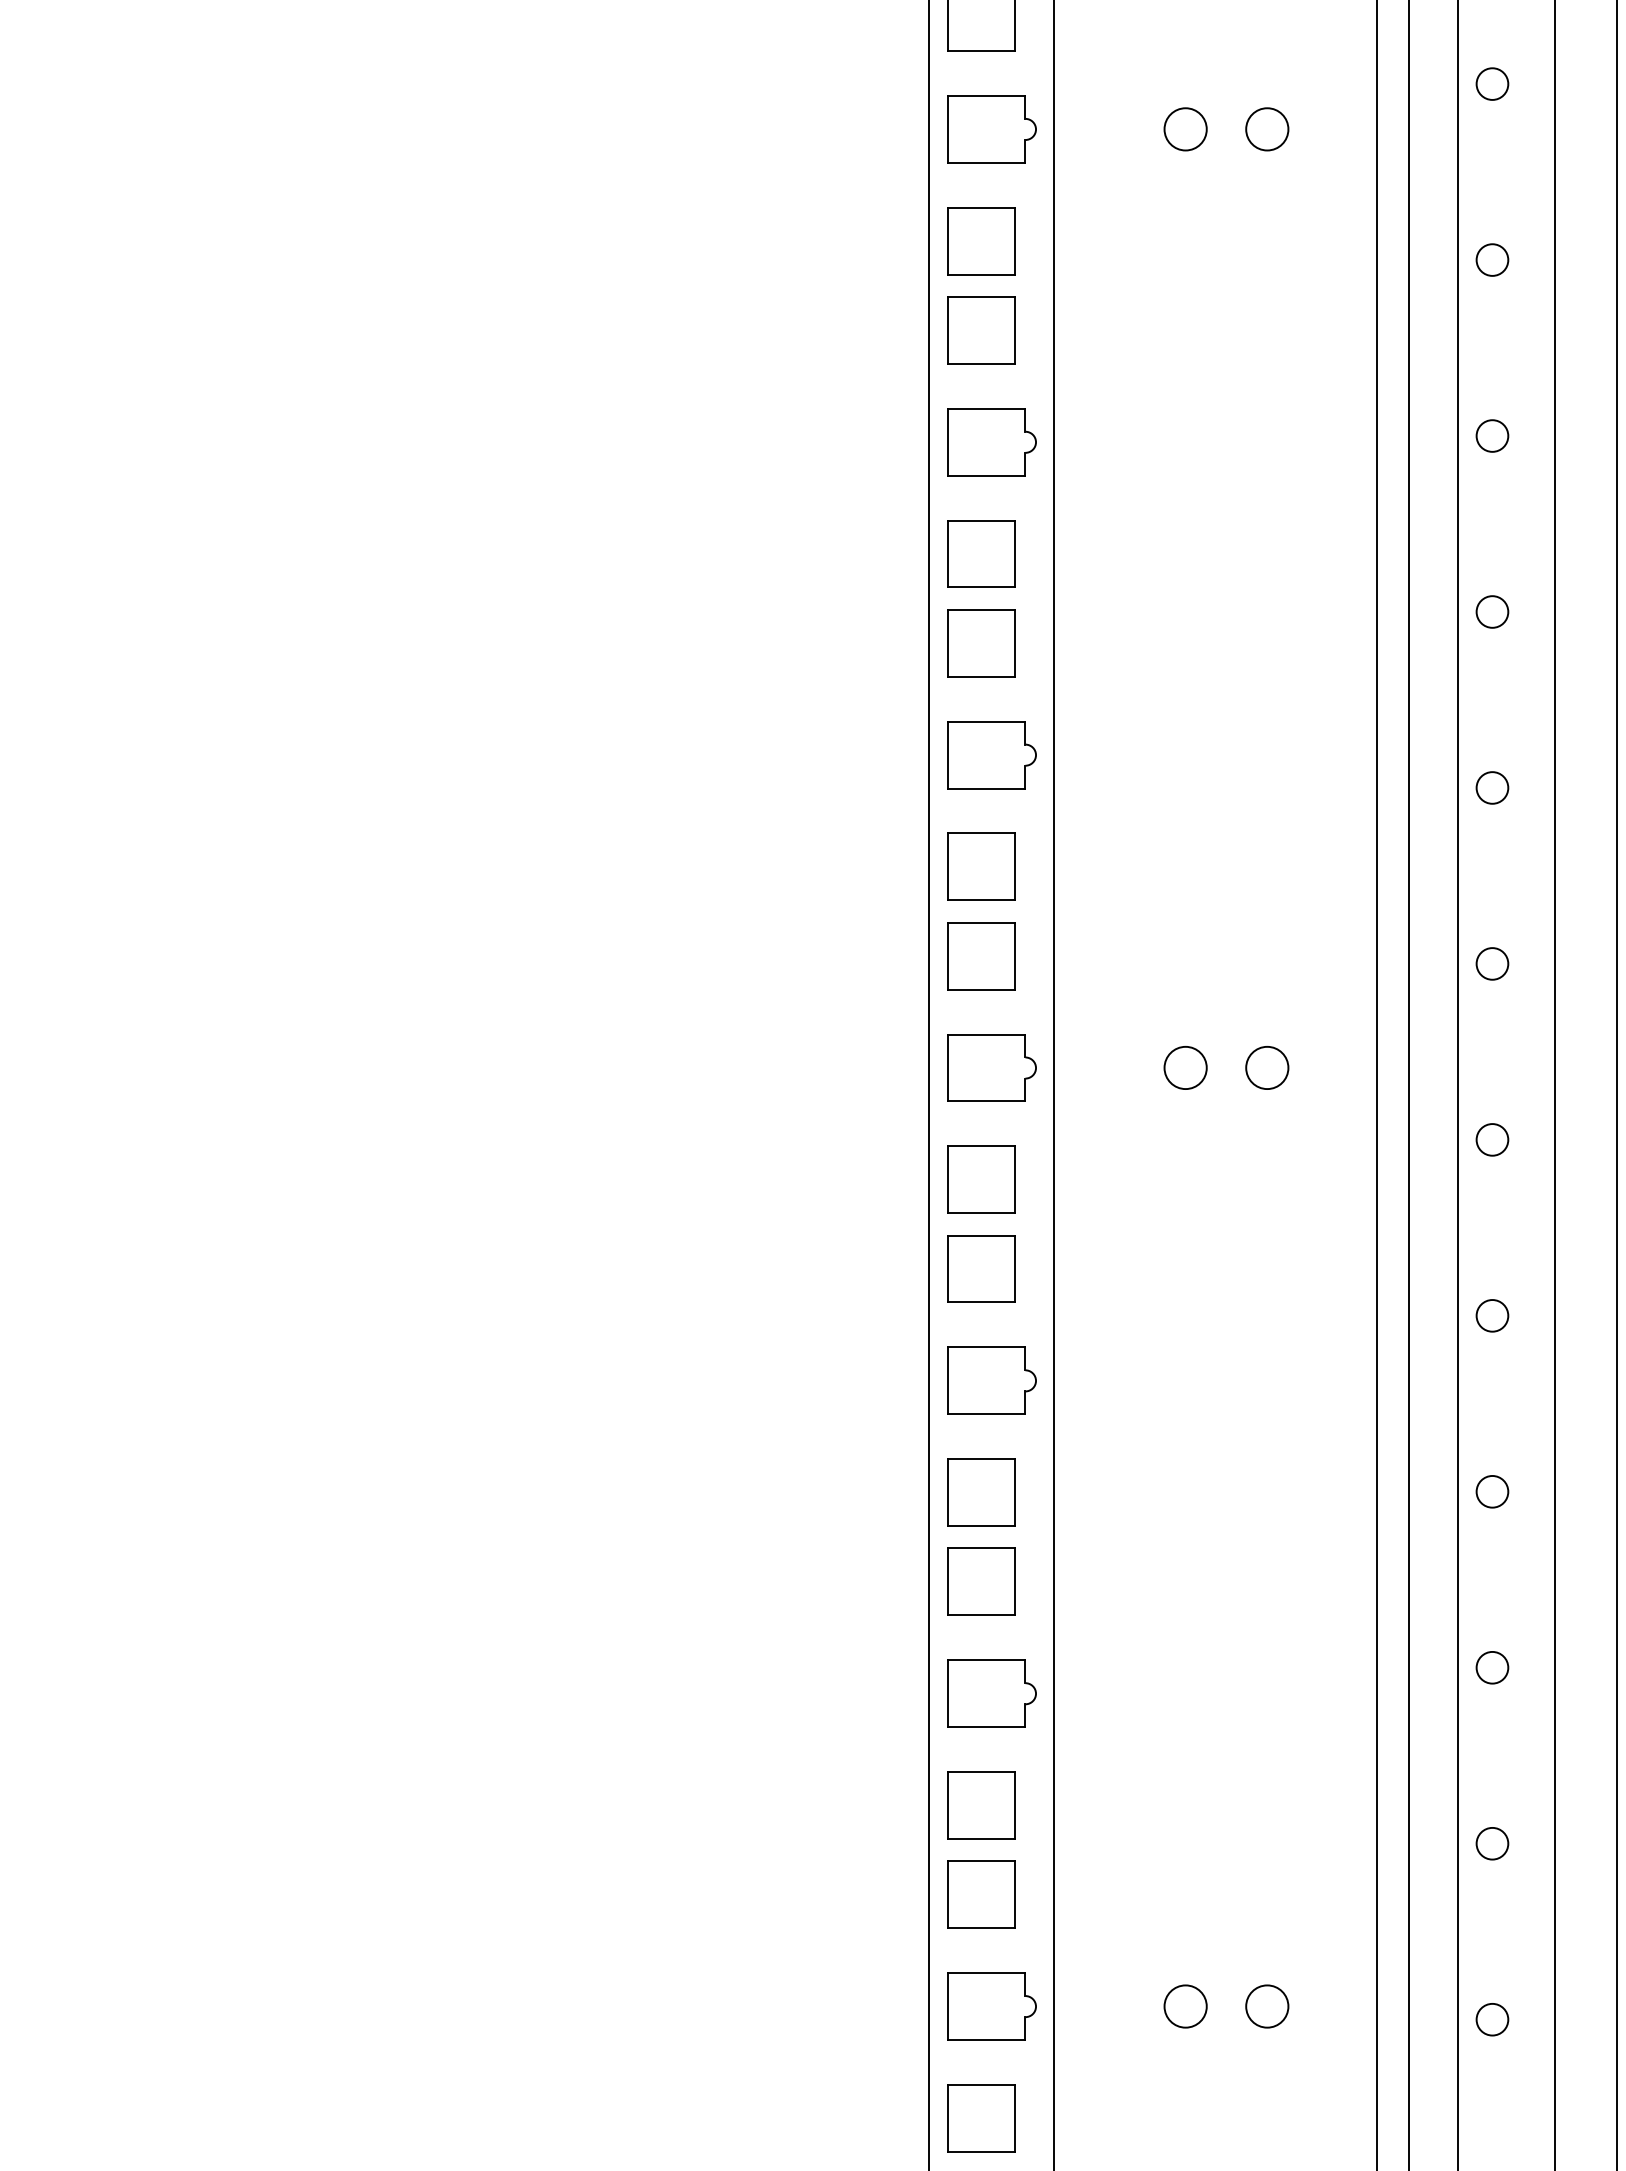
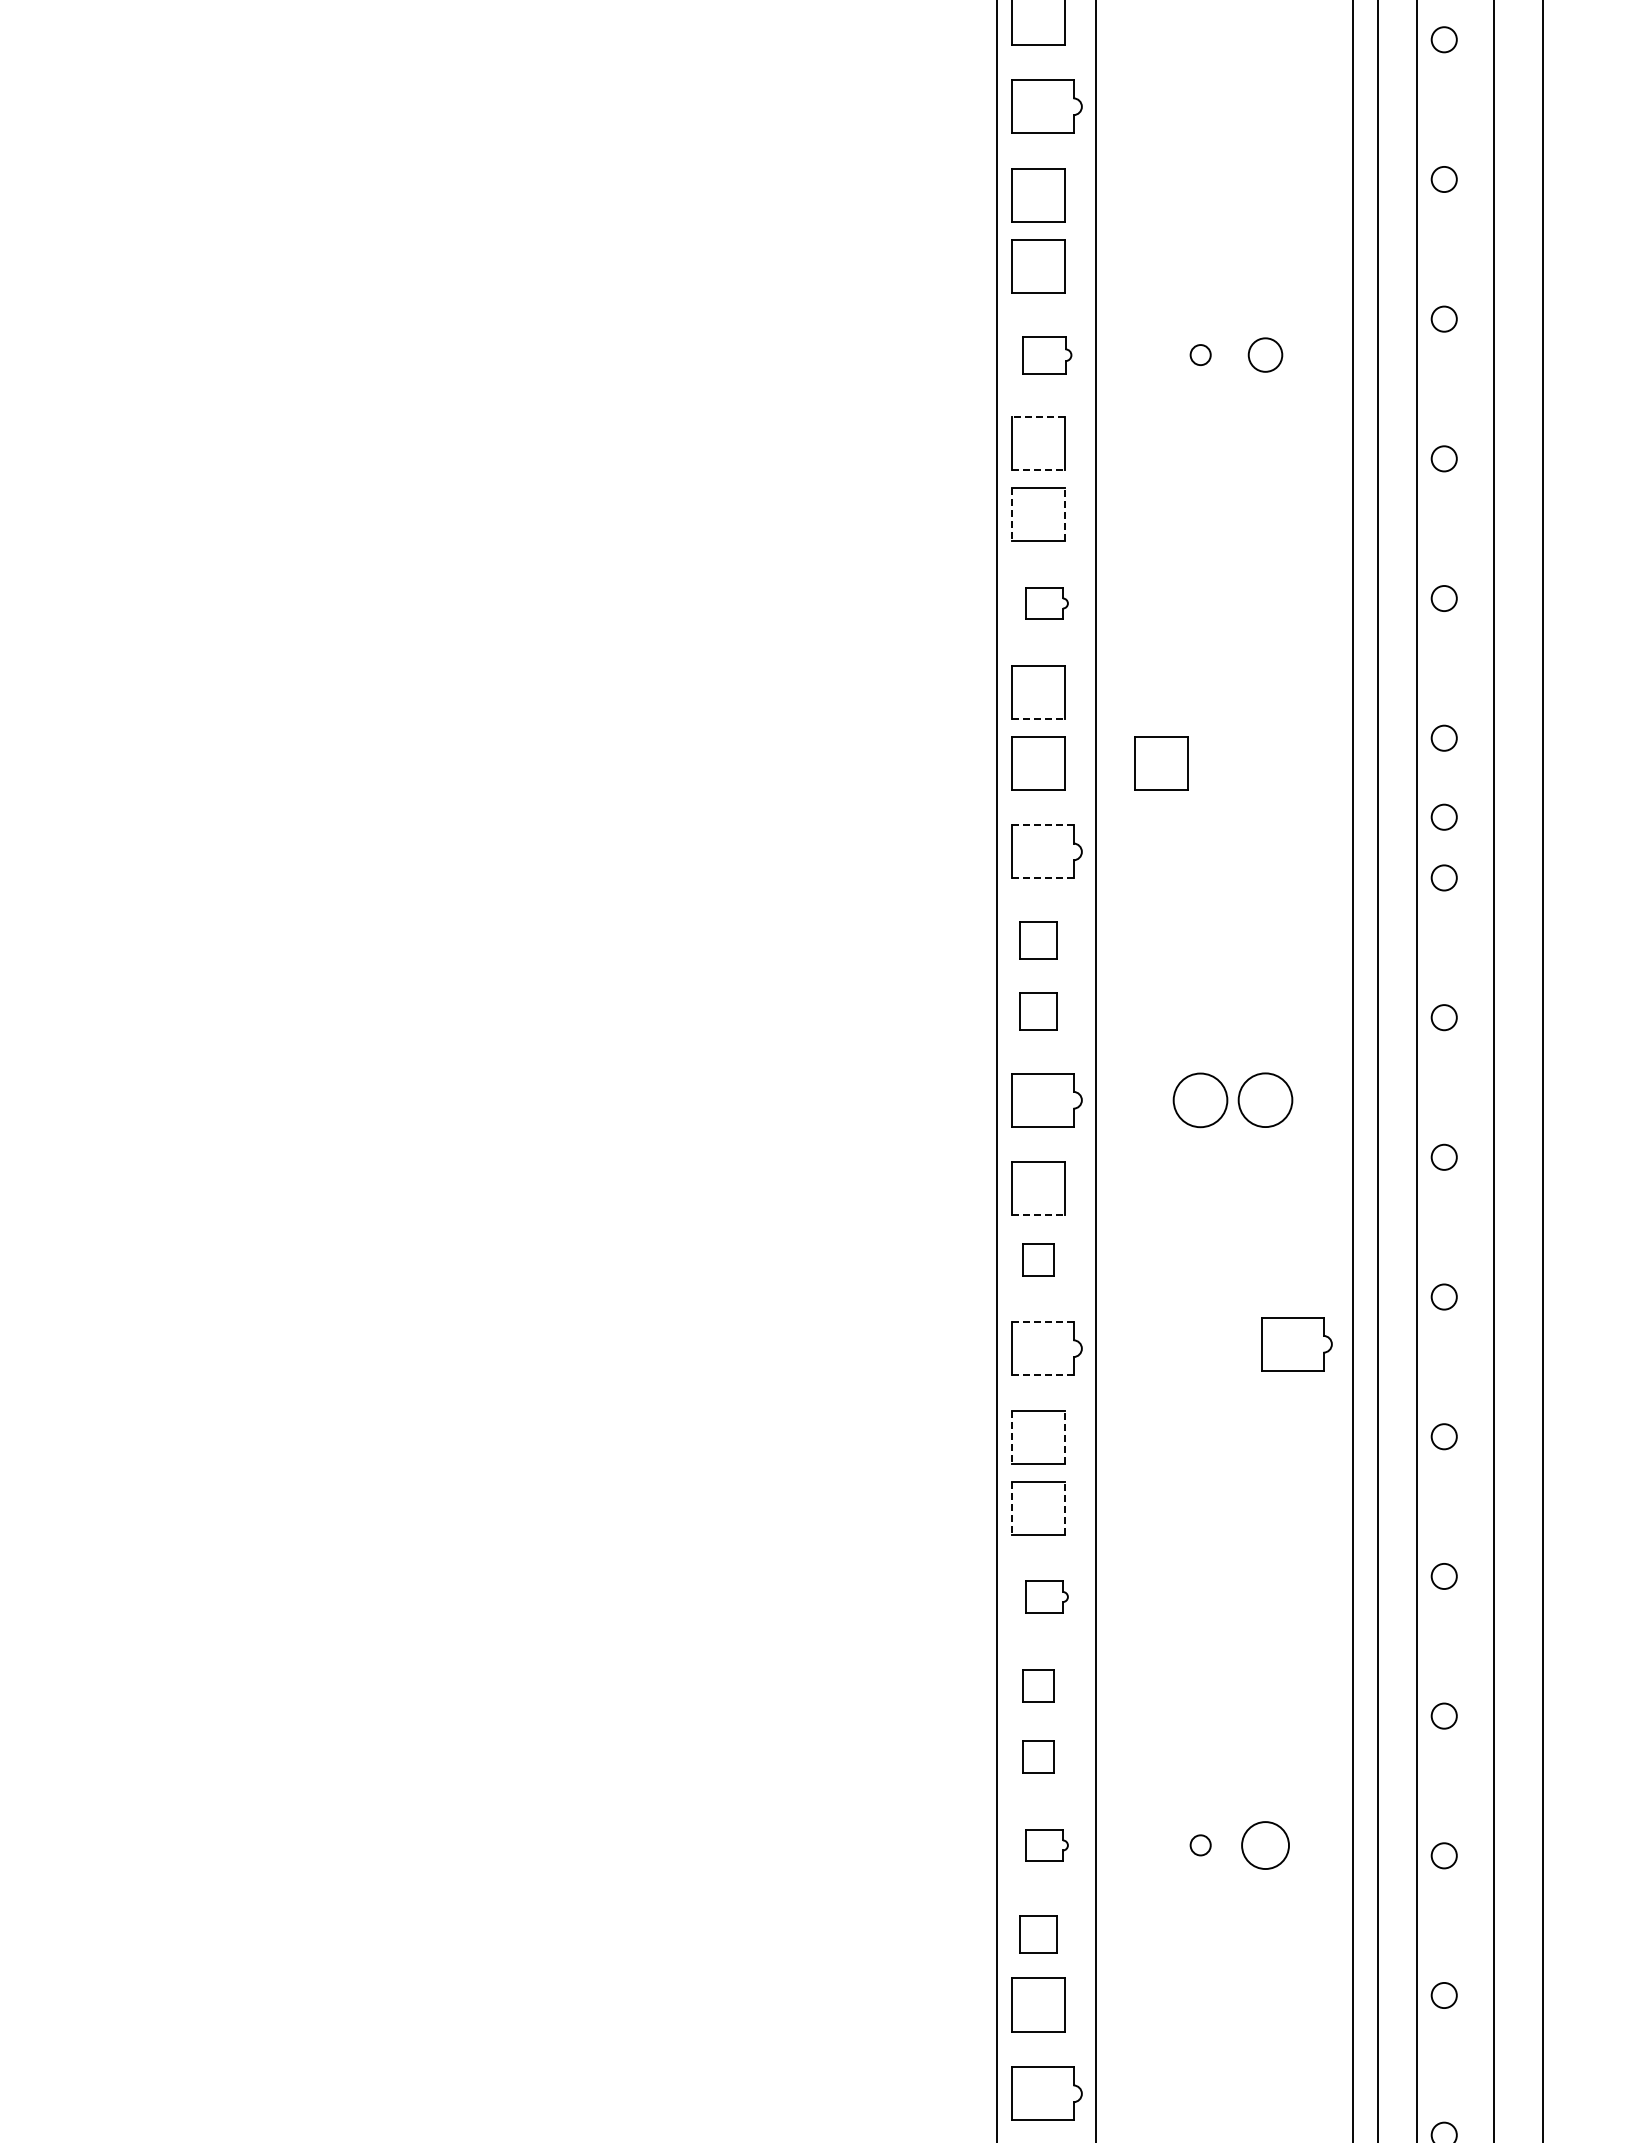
circle: (1185, 128) -> (1200, 354), size x0.6
part: (991, 129) -> (1046, 355), size x0.7
line: (981, 207) -> (1038, 417), solid -> dashed
line: (981, 274) -> (1038, 470), solid -> dashed
line: (948, 330) -> (1012, 514), solid -> dashed
line: (1015, 330) -> (1065, 514), solid -> dashed
part: (991, 442) -> (1046, 603), size x0.6
line: (981, 587) -> (1038, 718), solid -> dashed
part: (1136, 643) -> (1161, 763), added
circle: (1491, 710) -> (1443, 816), added
line: (986, 721) -> (1042, 825), solid -> dashed
line: (986, 788) -> (1042, 878), solid -> dashed
part: (981, 866) -> (1038, 940), size x0.7
part: (981, 956) -> (1038, 1011), size x0.7
circle: (1185, 1067) -> (1200, 1099), size x1.6
circle: (1267, 1068) -> (1265, 1100), size x1.6
line: (981, 1213) -> (1038, 1215), solid -> dashed
part: (981, 1268) -> (1038, 1259), size x0.6
line: (986, 1347) -> (1042, 1322), solid -> dashed
part: (1306, 1375) -> (1296, 1344), added
line: (986, 1414) -> (1042, 1375), solid -> dashed
line: (948, 1492) -> (1012, 1437), solid -> dashed
line: (1015, 1492) -> (1065, 1437), solid -> dashed
line: (948, 1582) -> (1012, 1508), solid -> dashed
line: (1015, 1582) -> (1065, 1508), solid -> dashed
part: (991, 1693) -> (1046, 1596), size x0.6
part: (981, 1805) -> (1038, 1685), size x0.6
part: (981, 1894) -> (1038, 1756), size x0.6
circle: (1267, 2005) -> (1265, 1844), size x1.4
part: (991, 2006) -> (1046, 1845), size x0.6
circle: (1185, 2006) -> (1200, 1845), size x0.6
part: (981, 2118) -> (1038, 1934), size x0.7

